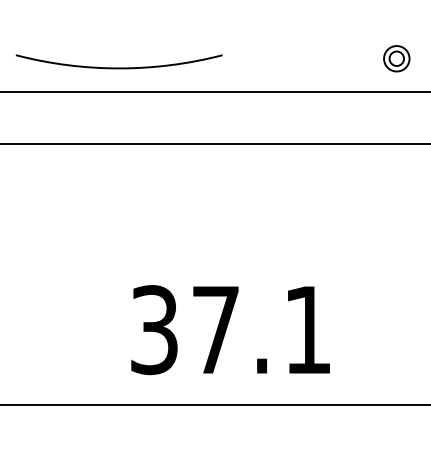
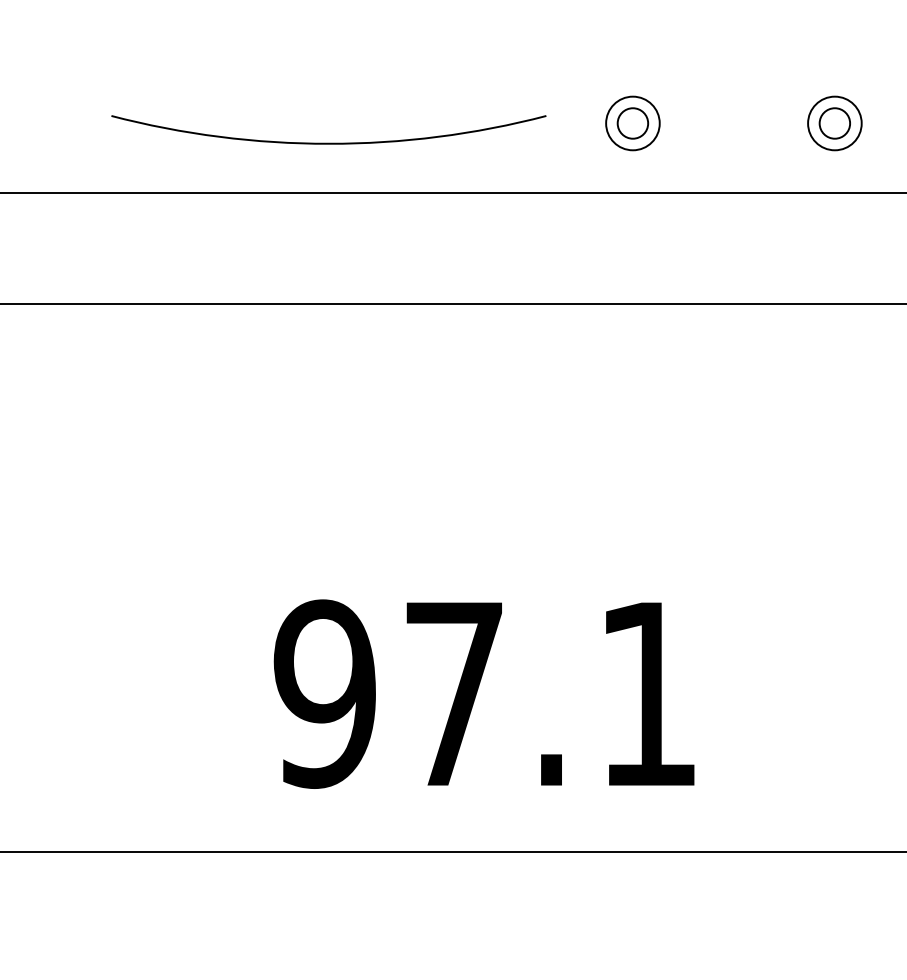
part: (300, 58) -> (632, 122), added
arc: (118, 67) -> (327, 141), moved
text: (154, 329) -> (325, 693), 37.1 -> 97.1

